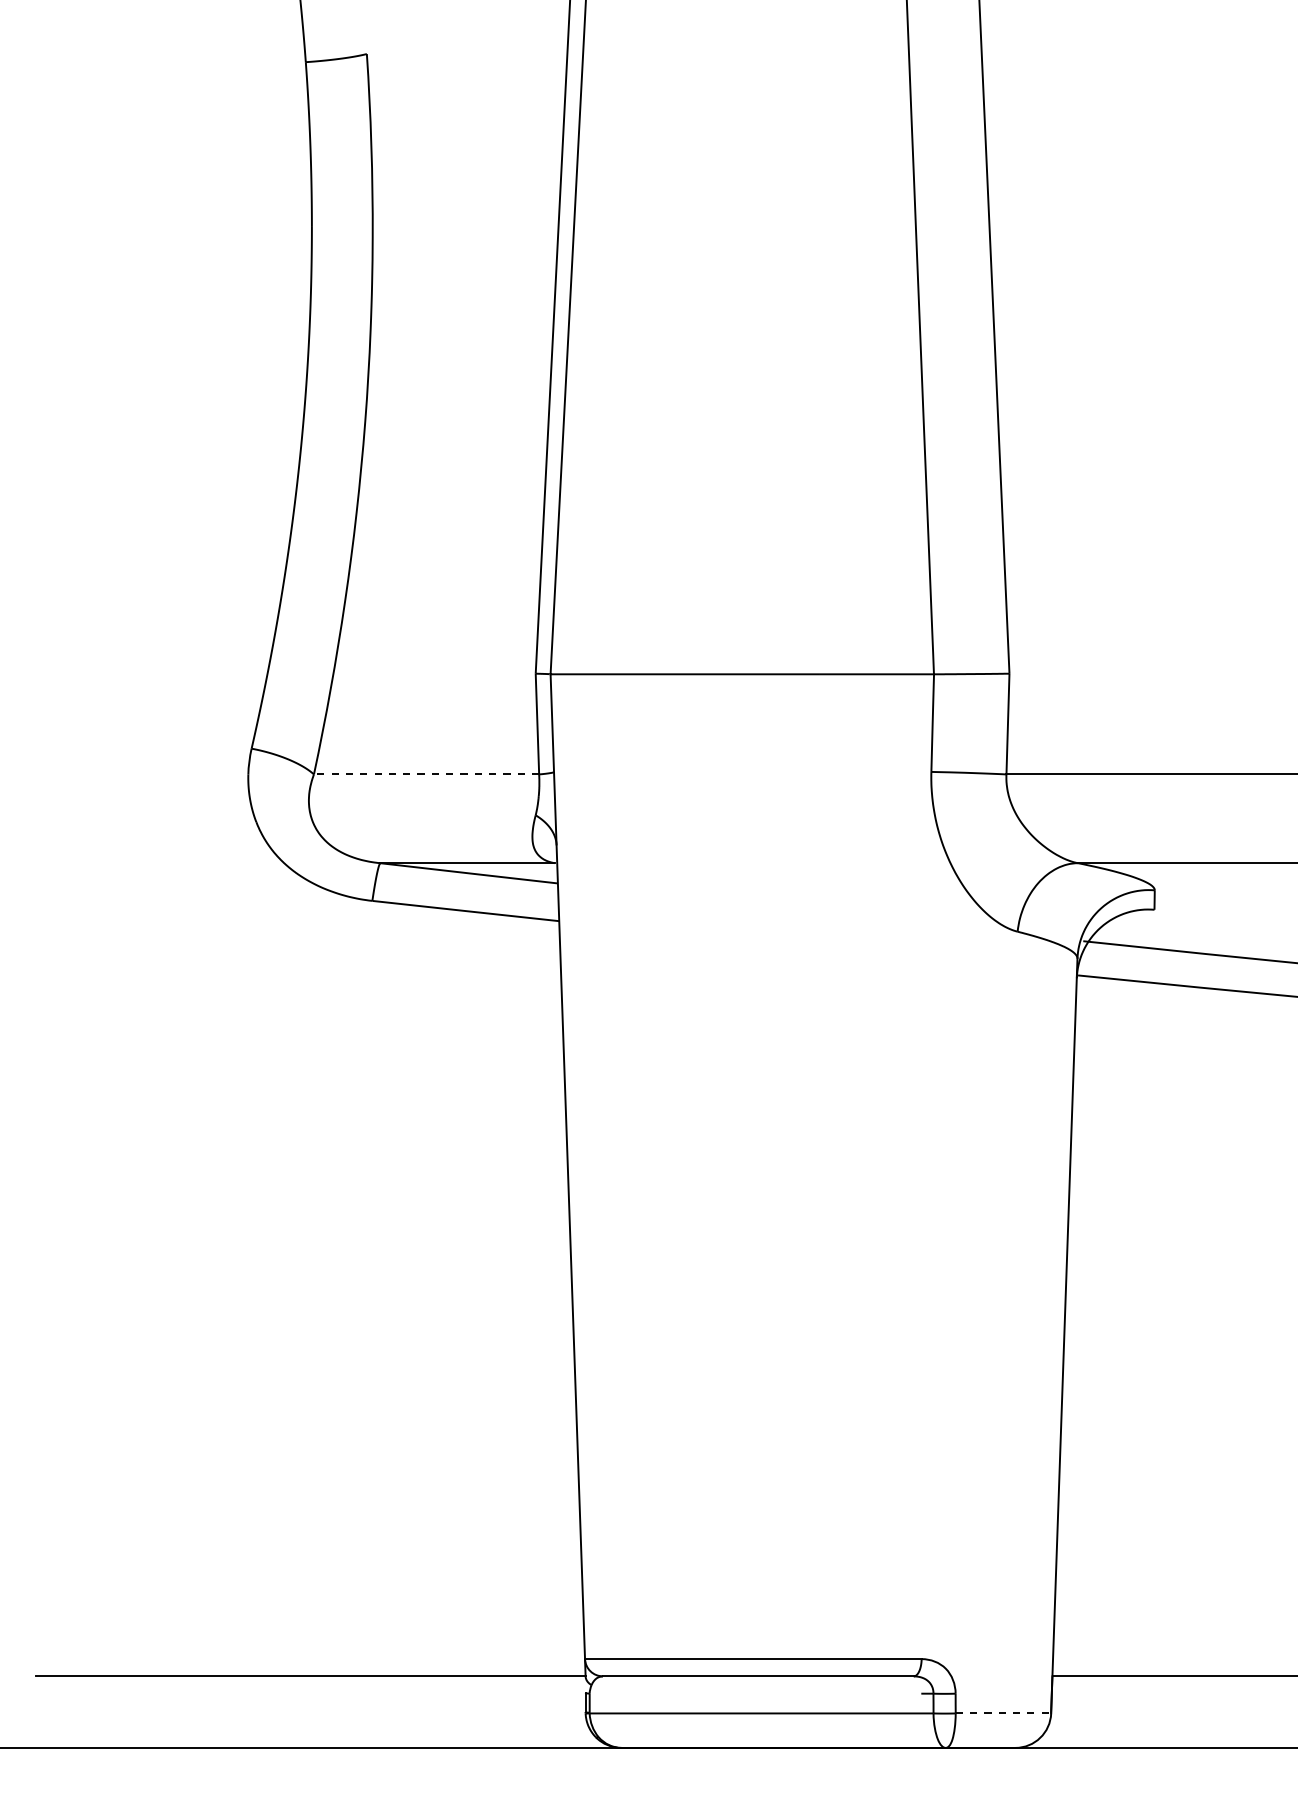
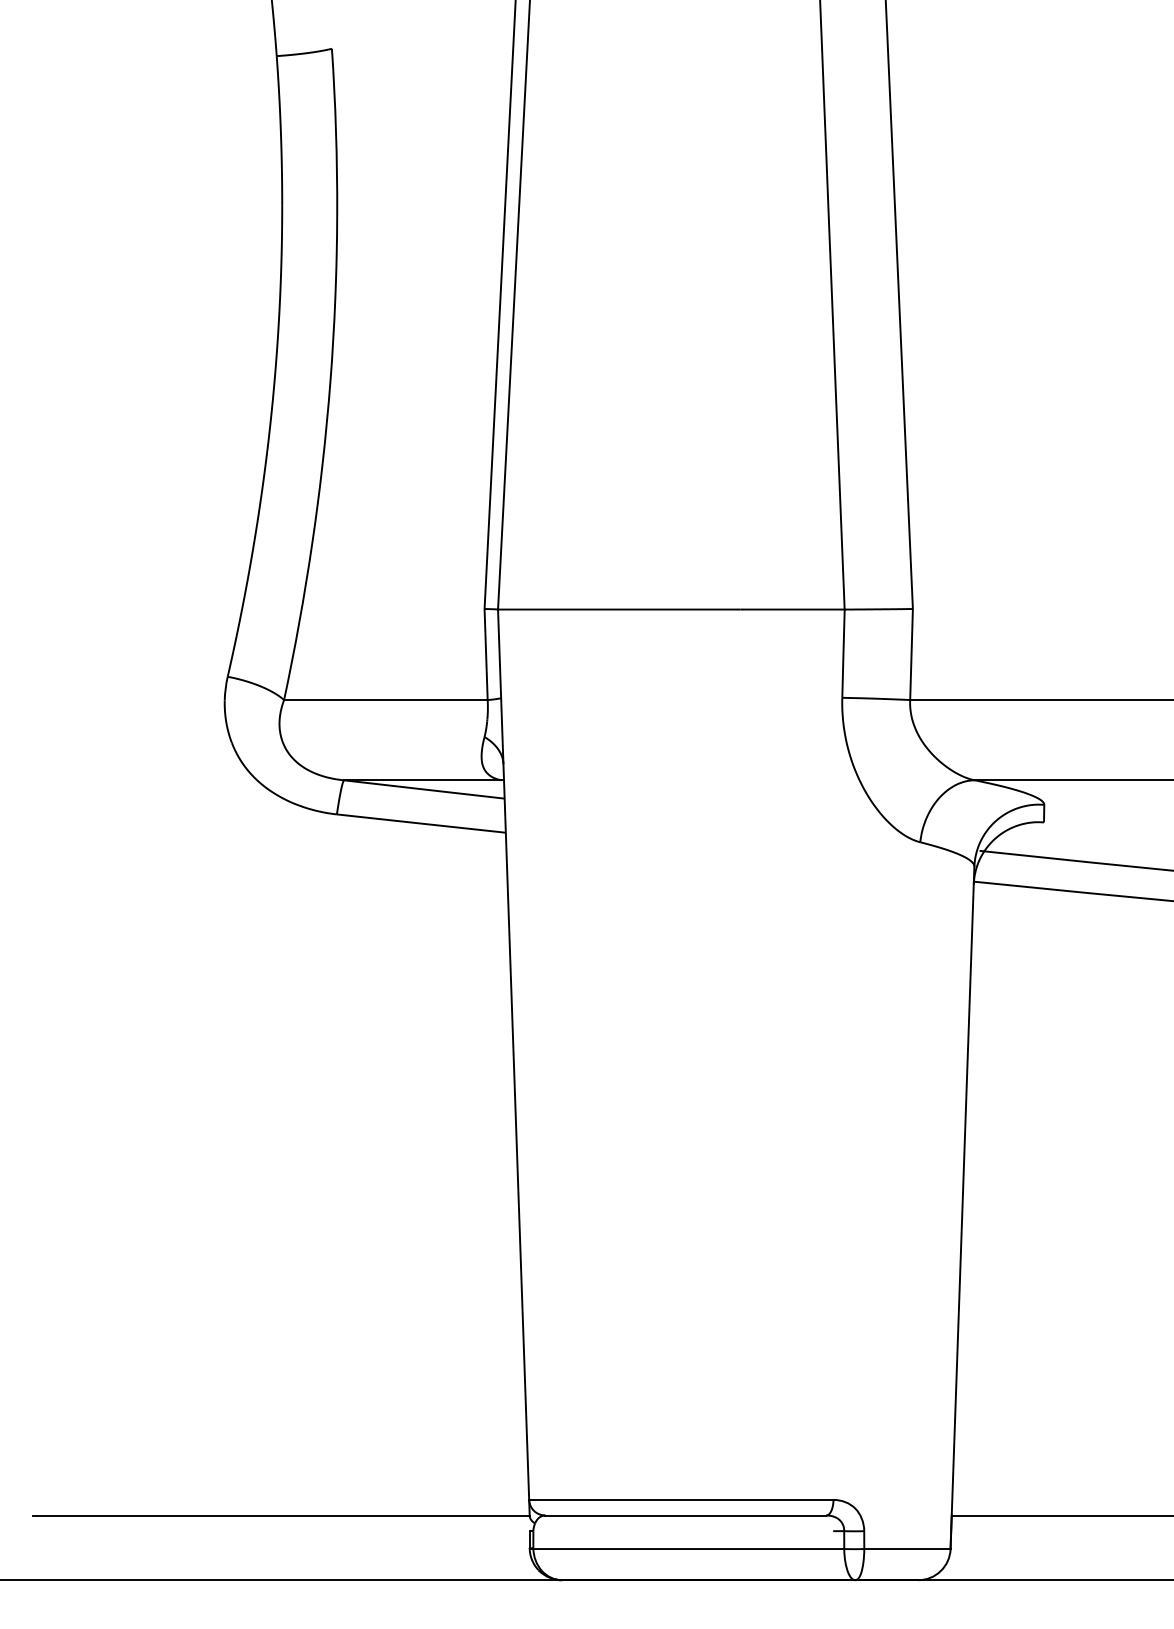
line: (426, 774) -> (385, 700), dashed -> solid
line: (1003, 1713) -> (907, 1549), dashed -> solid

